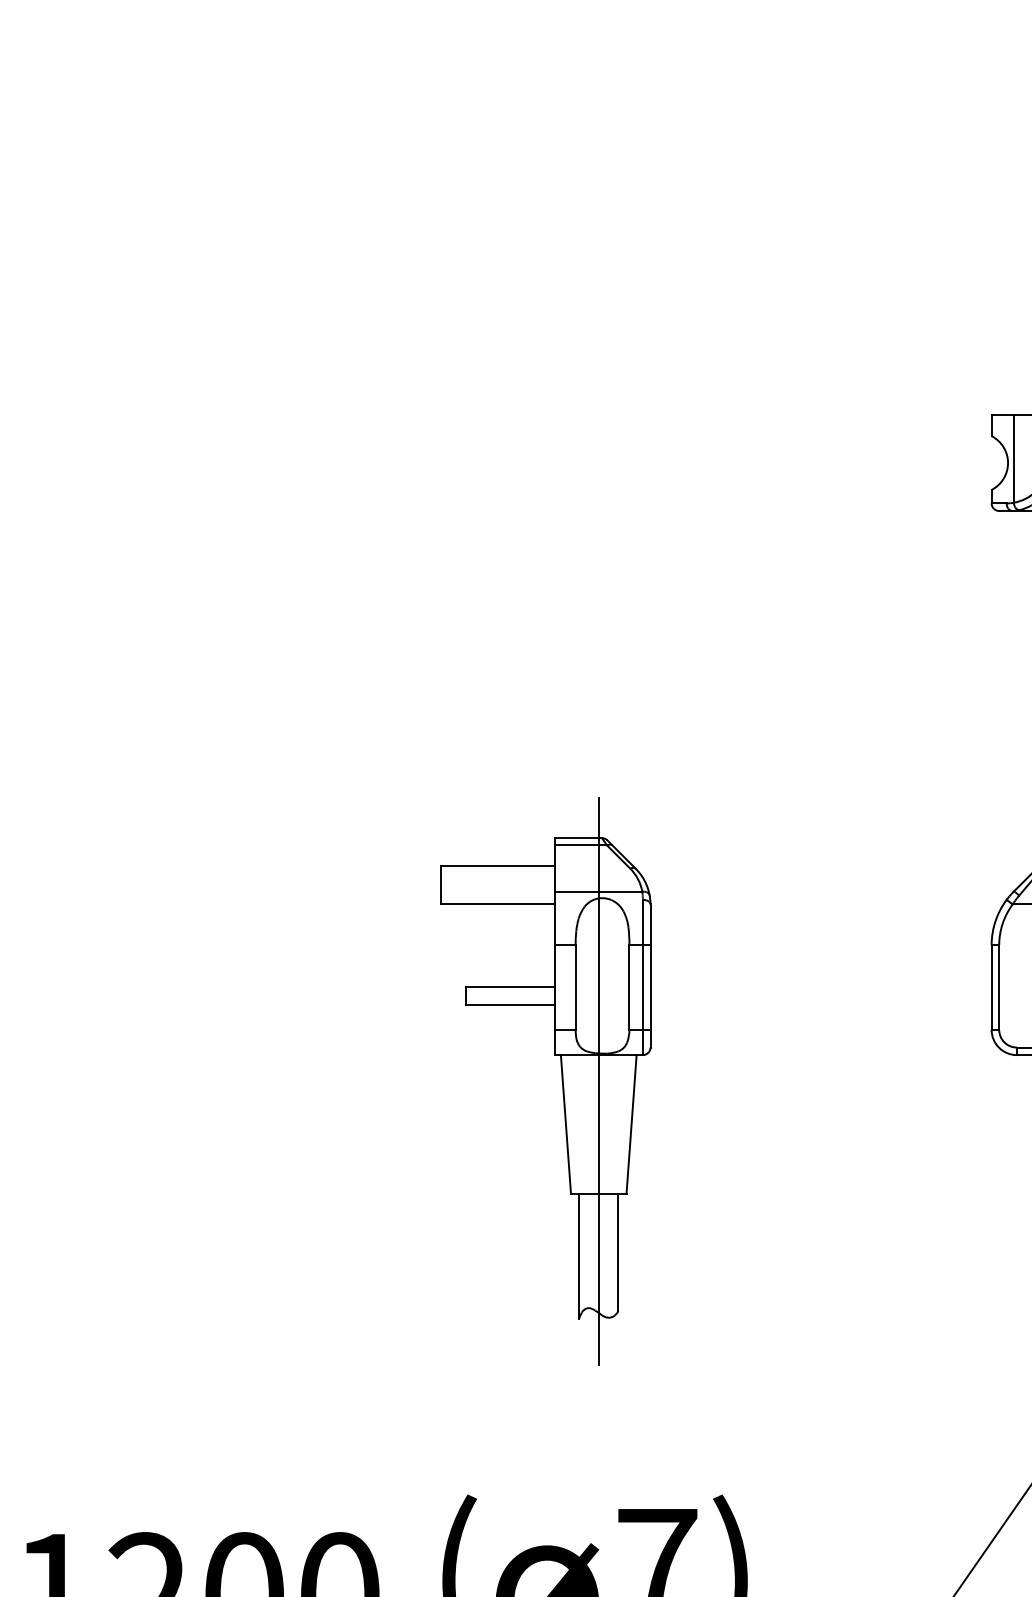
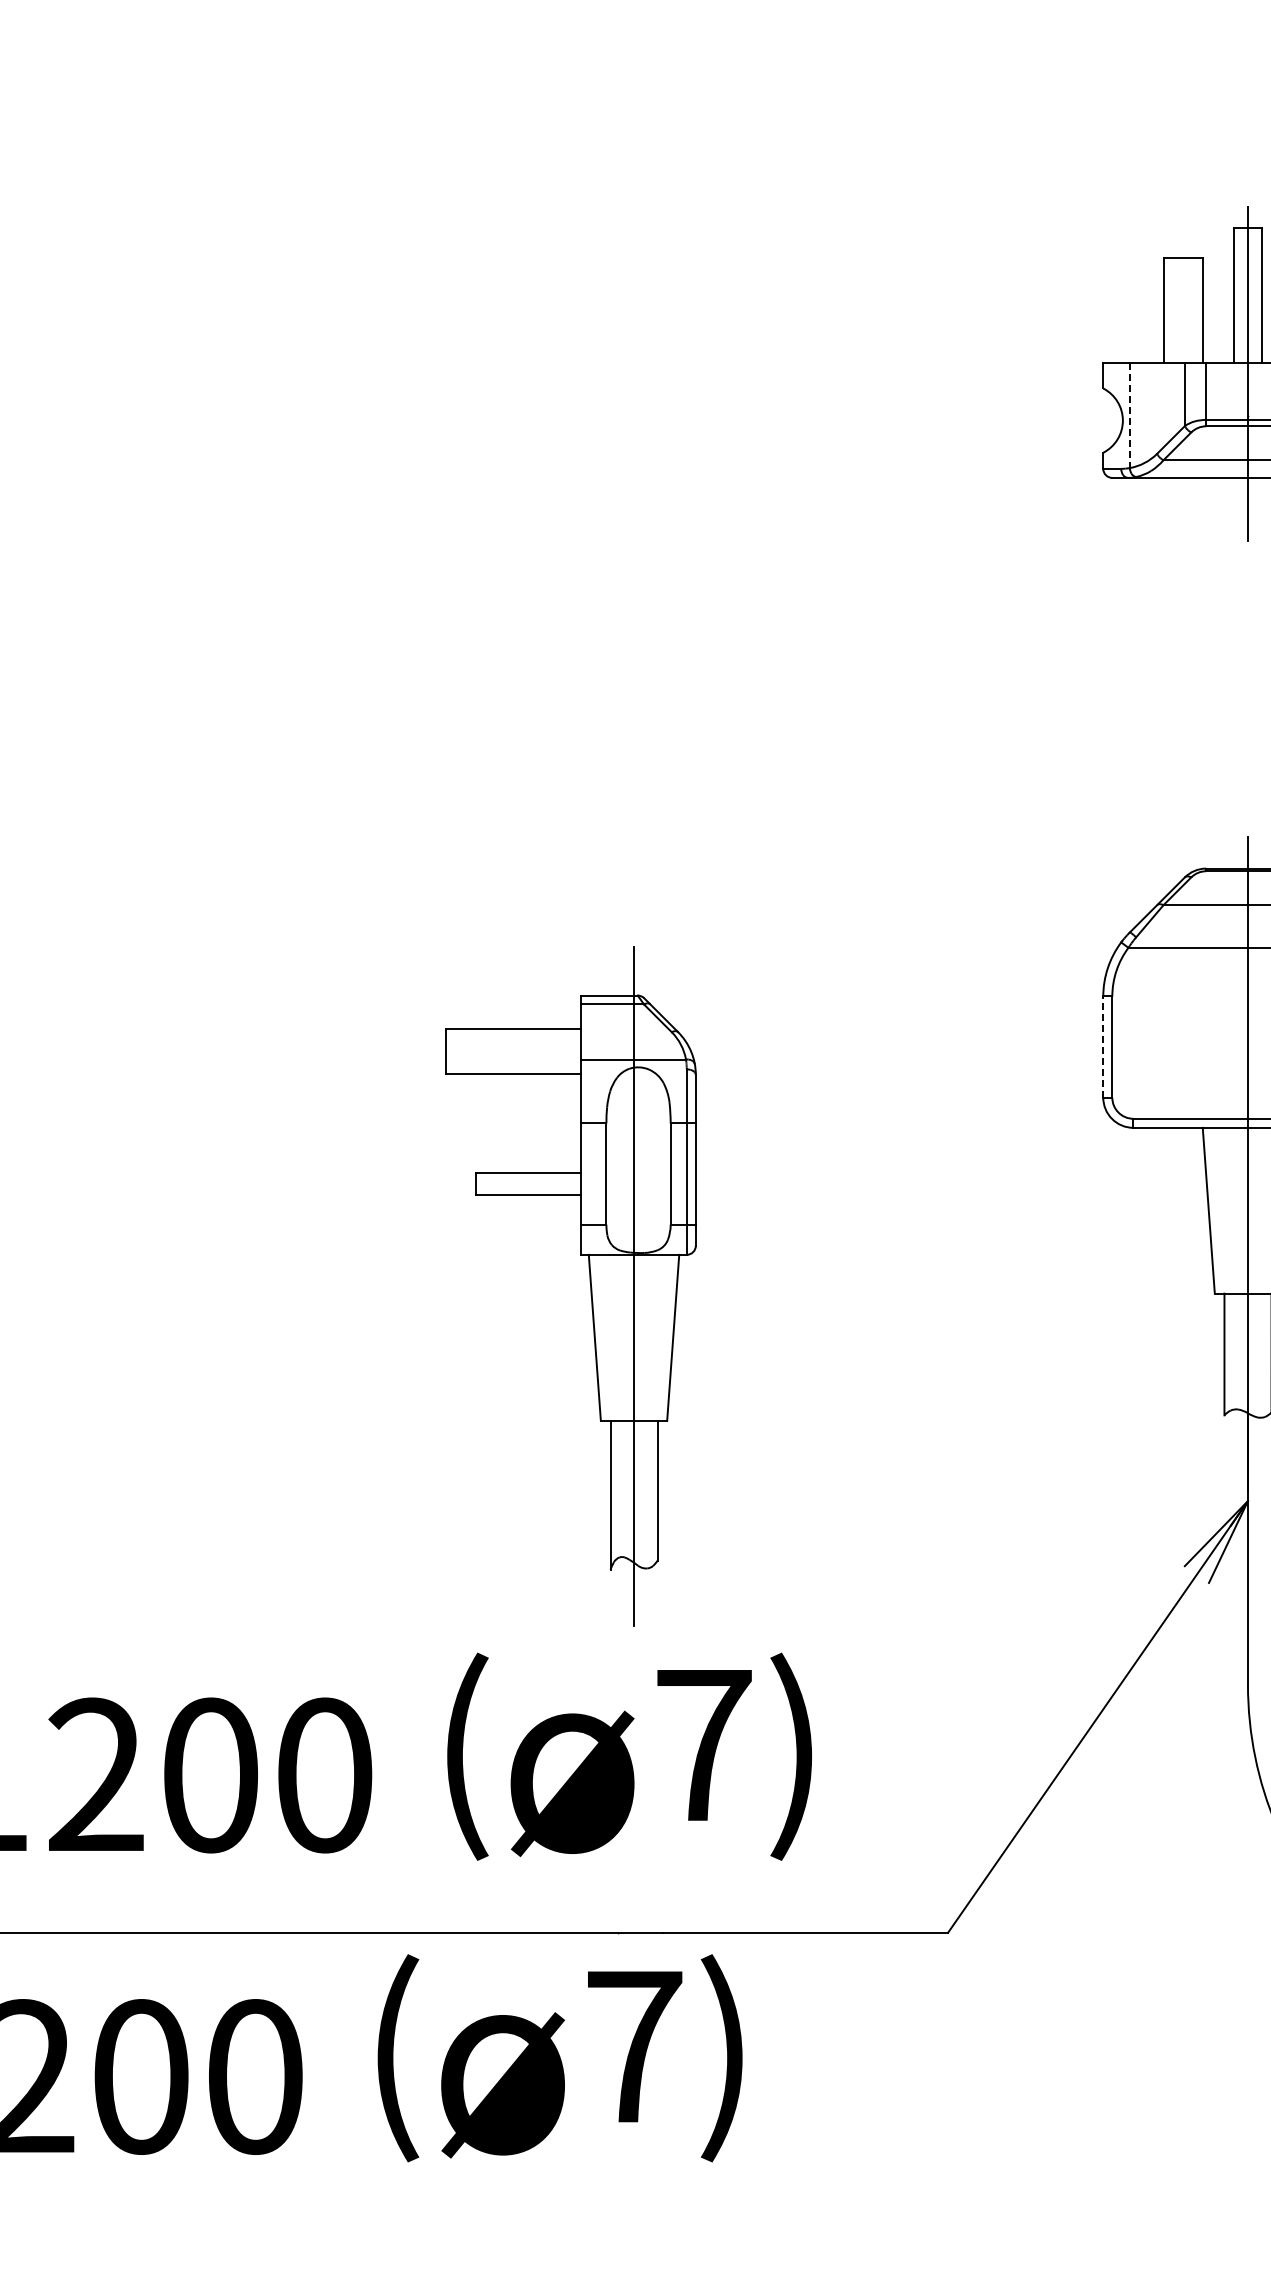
line: (1013, 459) -> (1129, 416), solid -> dashed
line: (991, 987) -> (1103, 1047), solid -> dashed
part: (561, 1078) -> (589, 1282), moved

